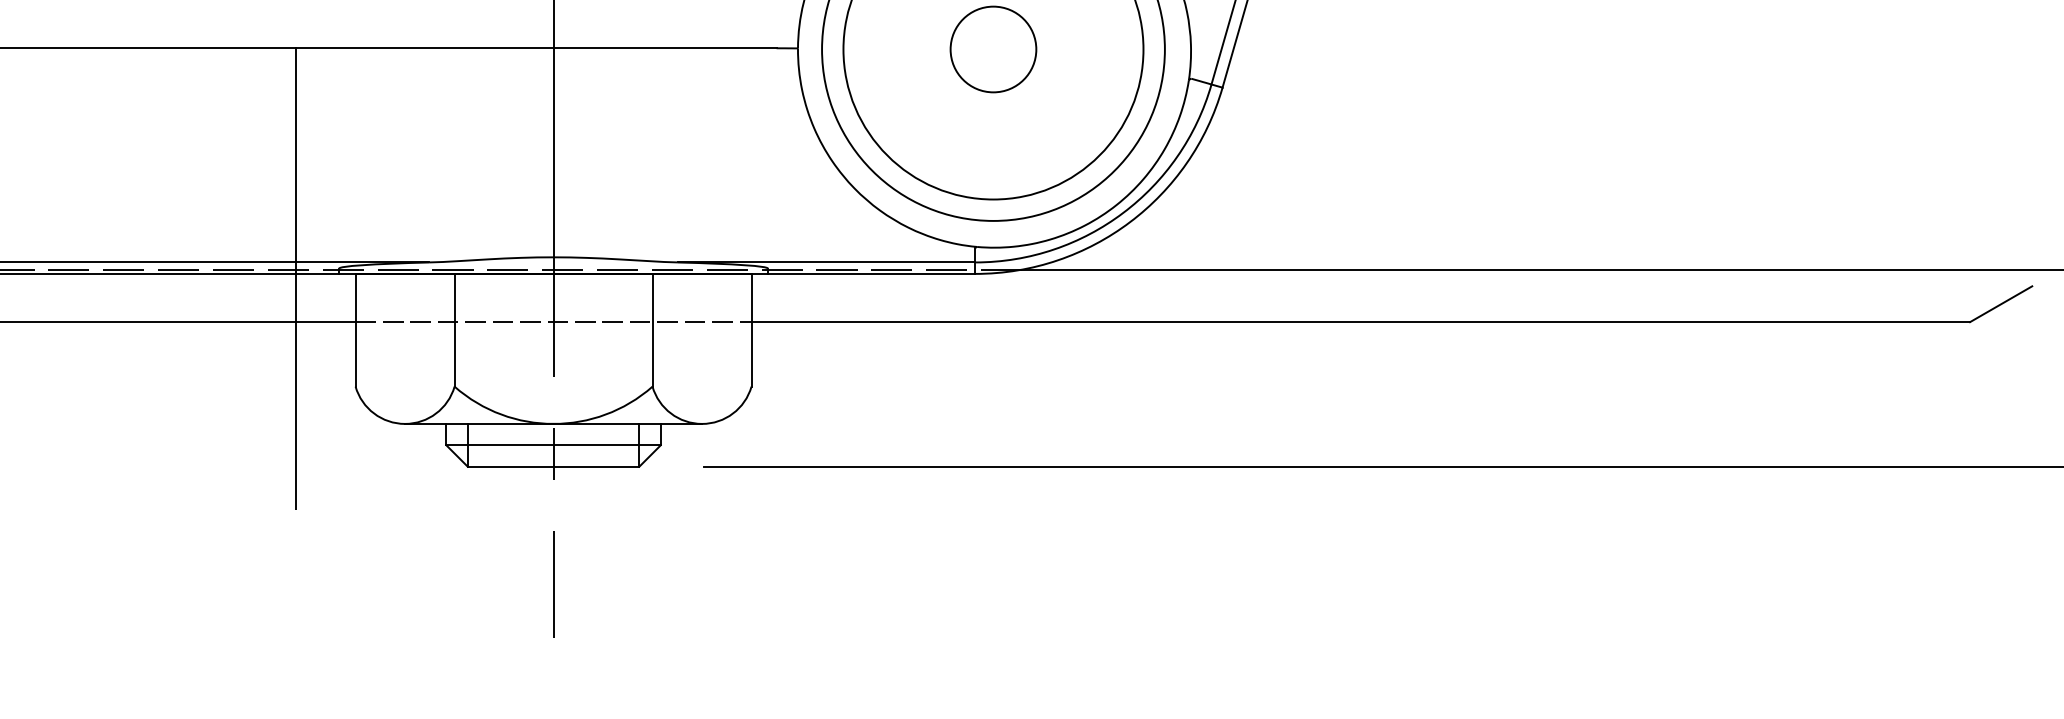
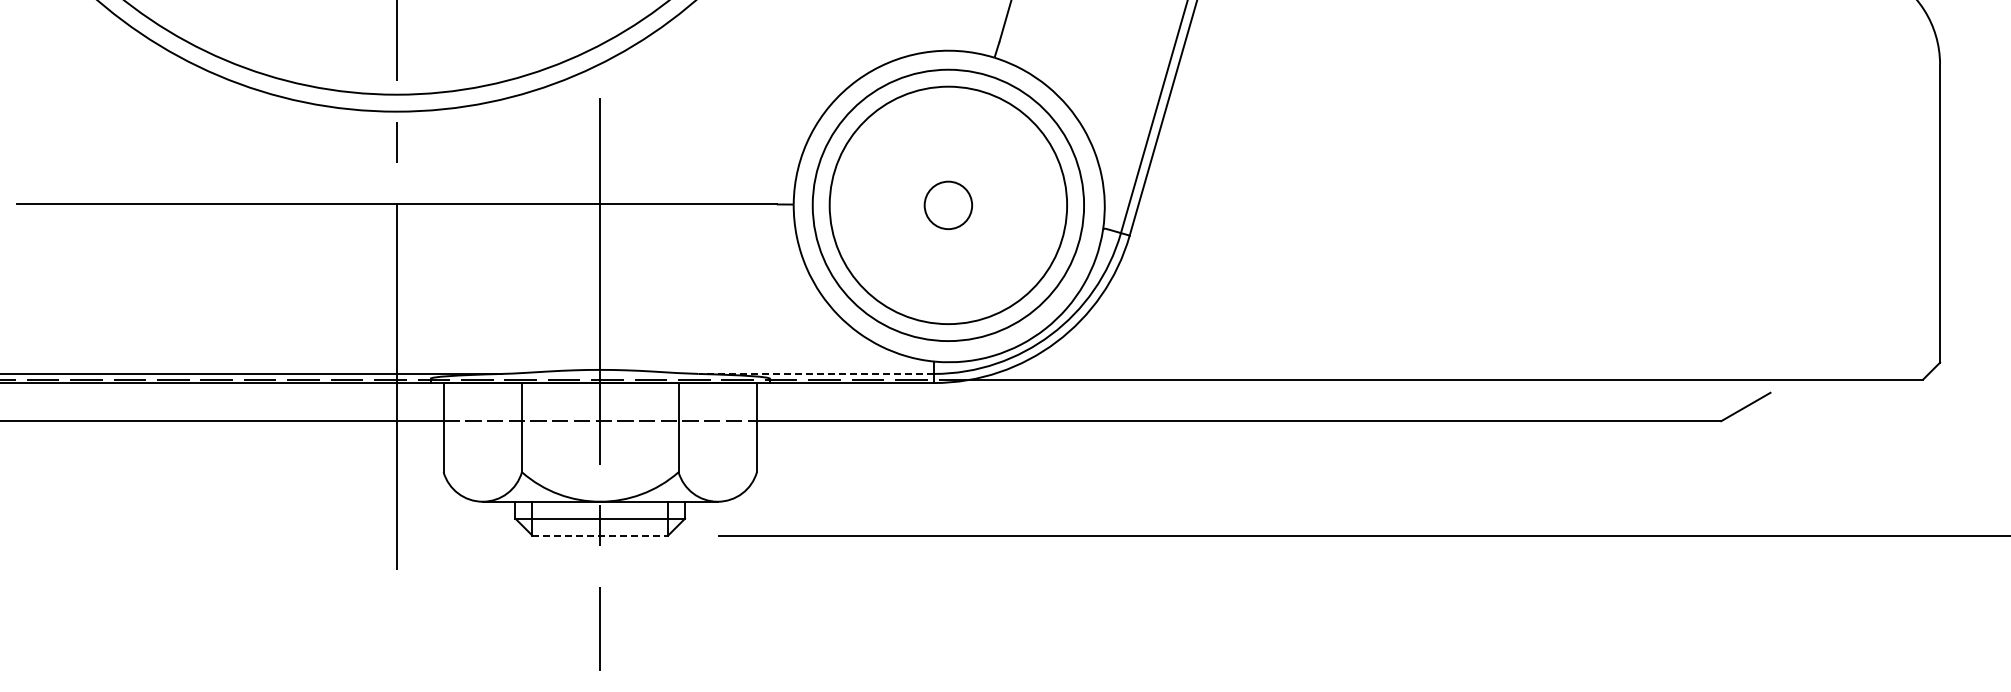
circle: (993, 49) -> (948, 205), size x0.7
line: (826, 261) -> (816, 373), solid -> dashed
line: (553, 466) -> (600, 535), solid -> dashed

